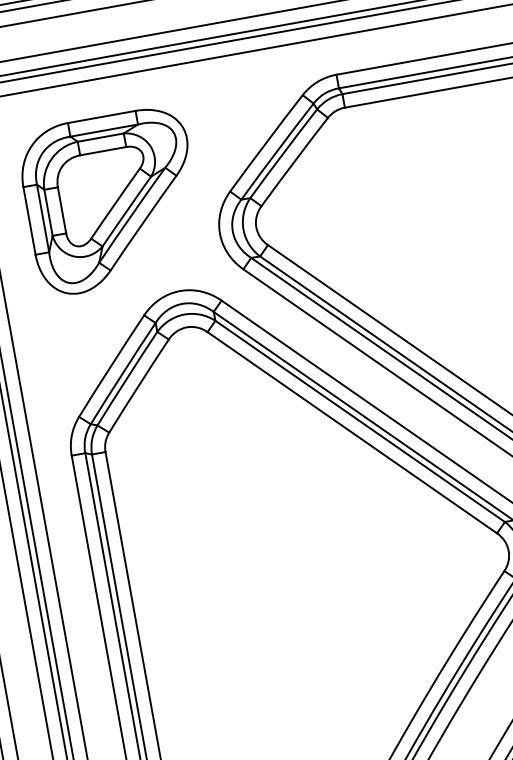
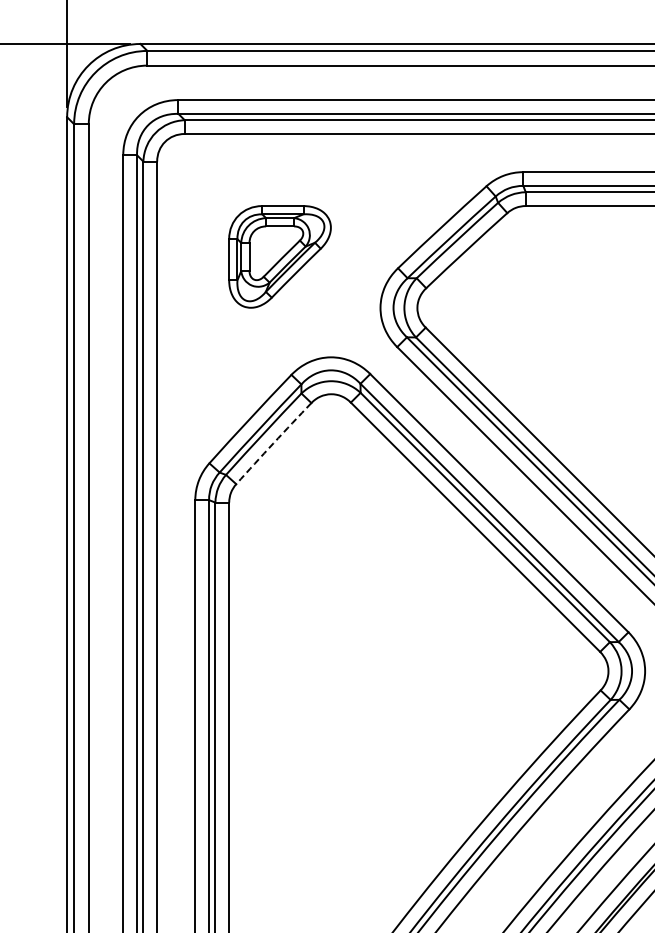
part: (111, 200) -> (279, 256), size x0.6
arc: (138, 386) -> (273, 443), solid -> dashed

